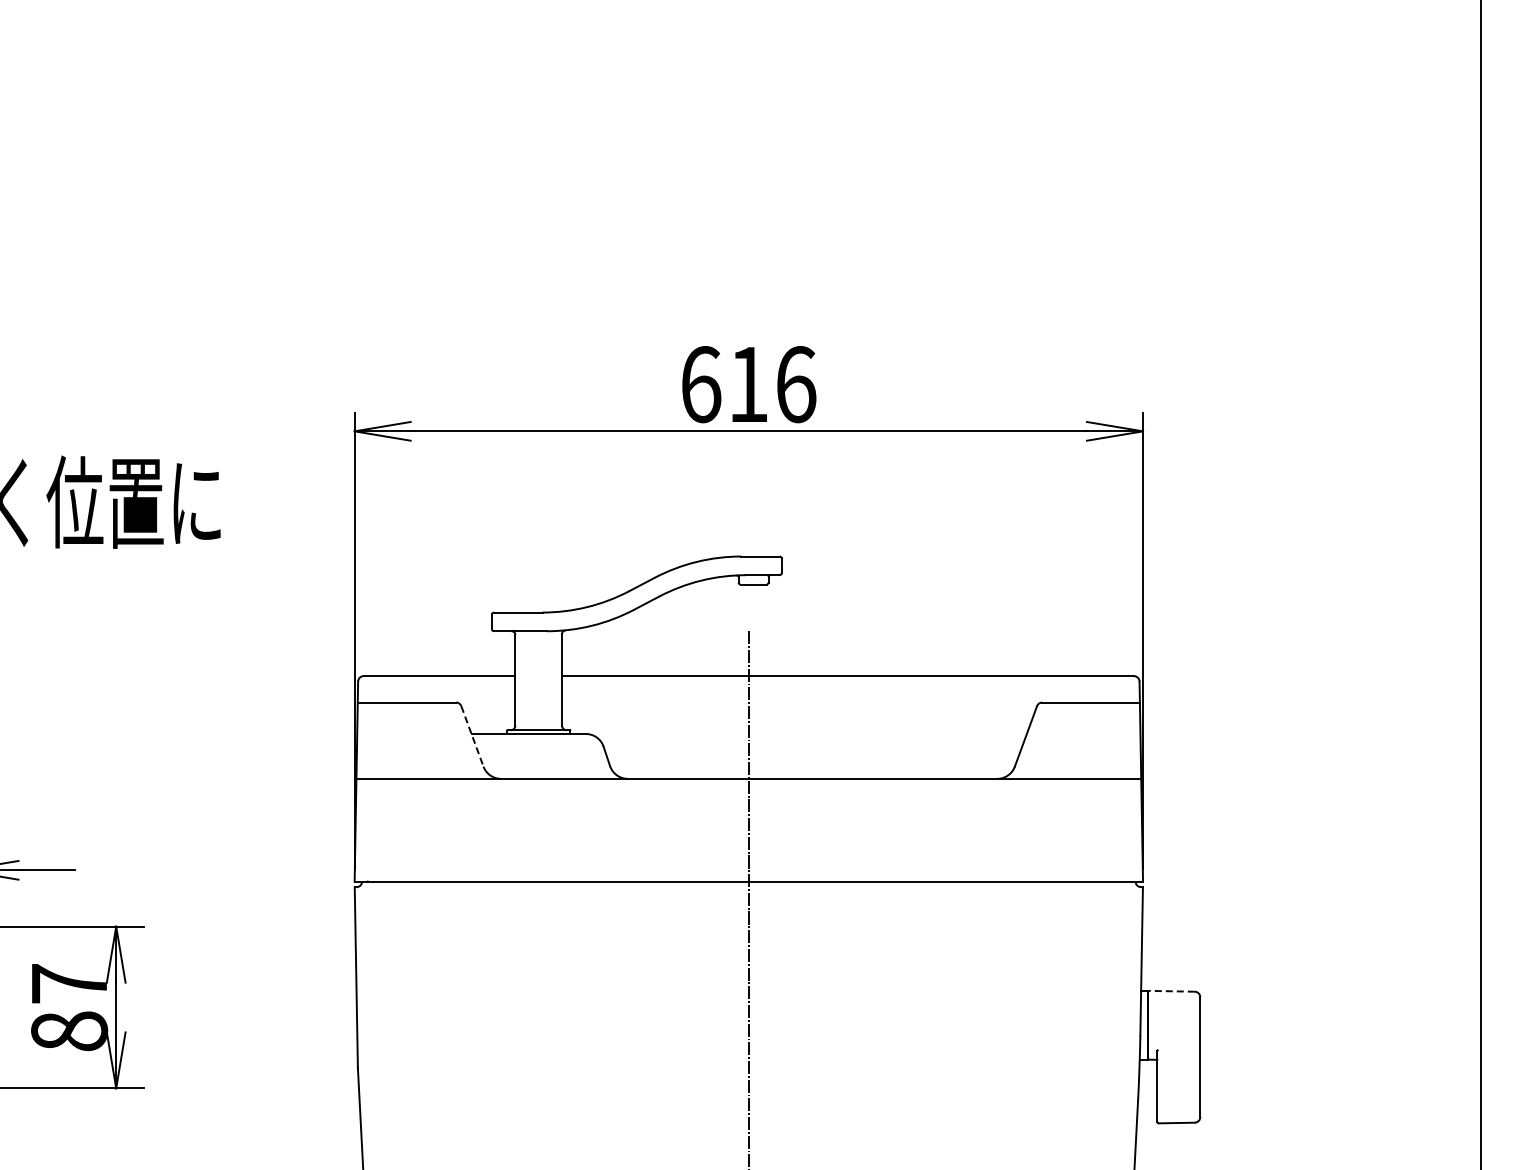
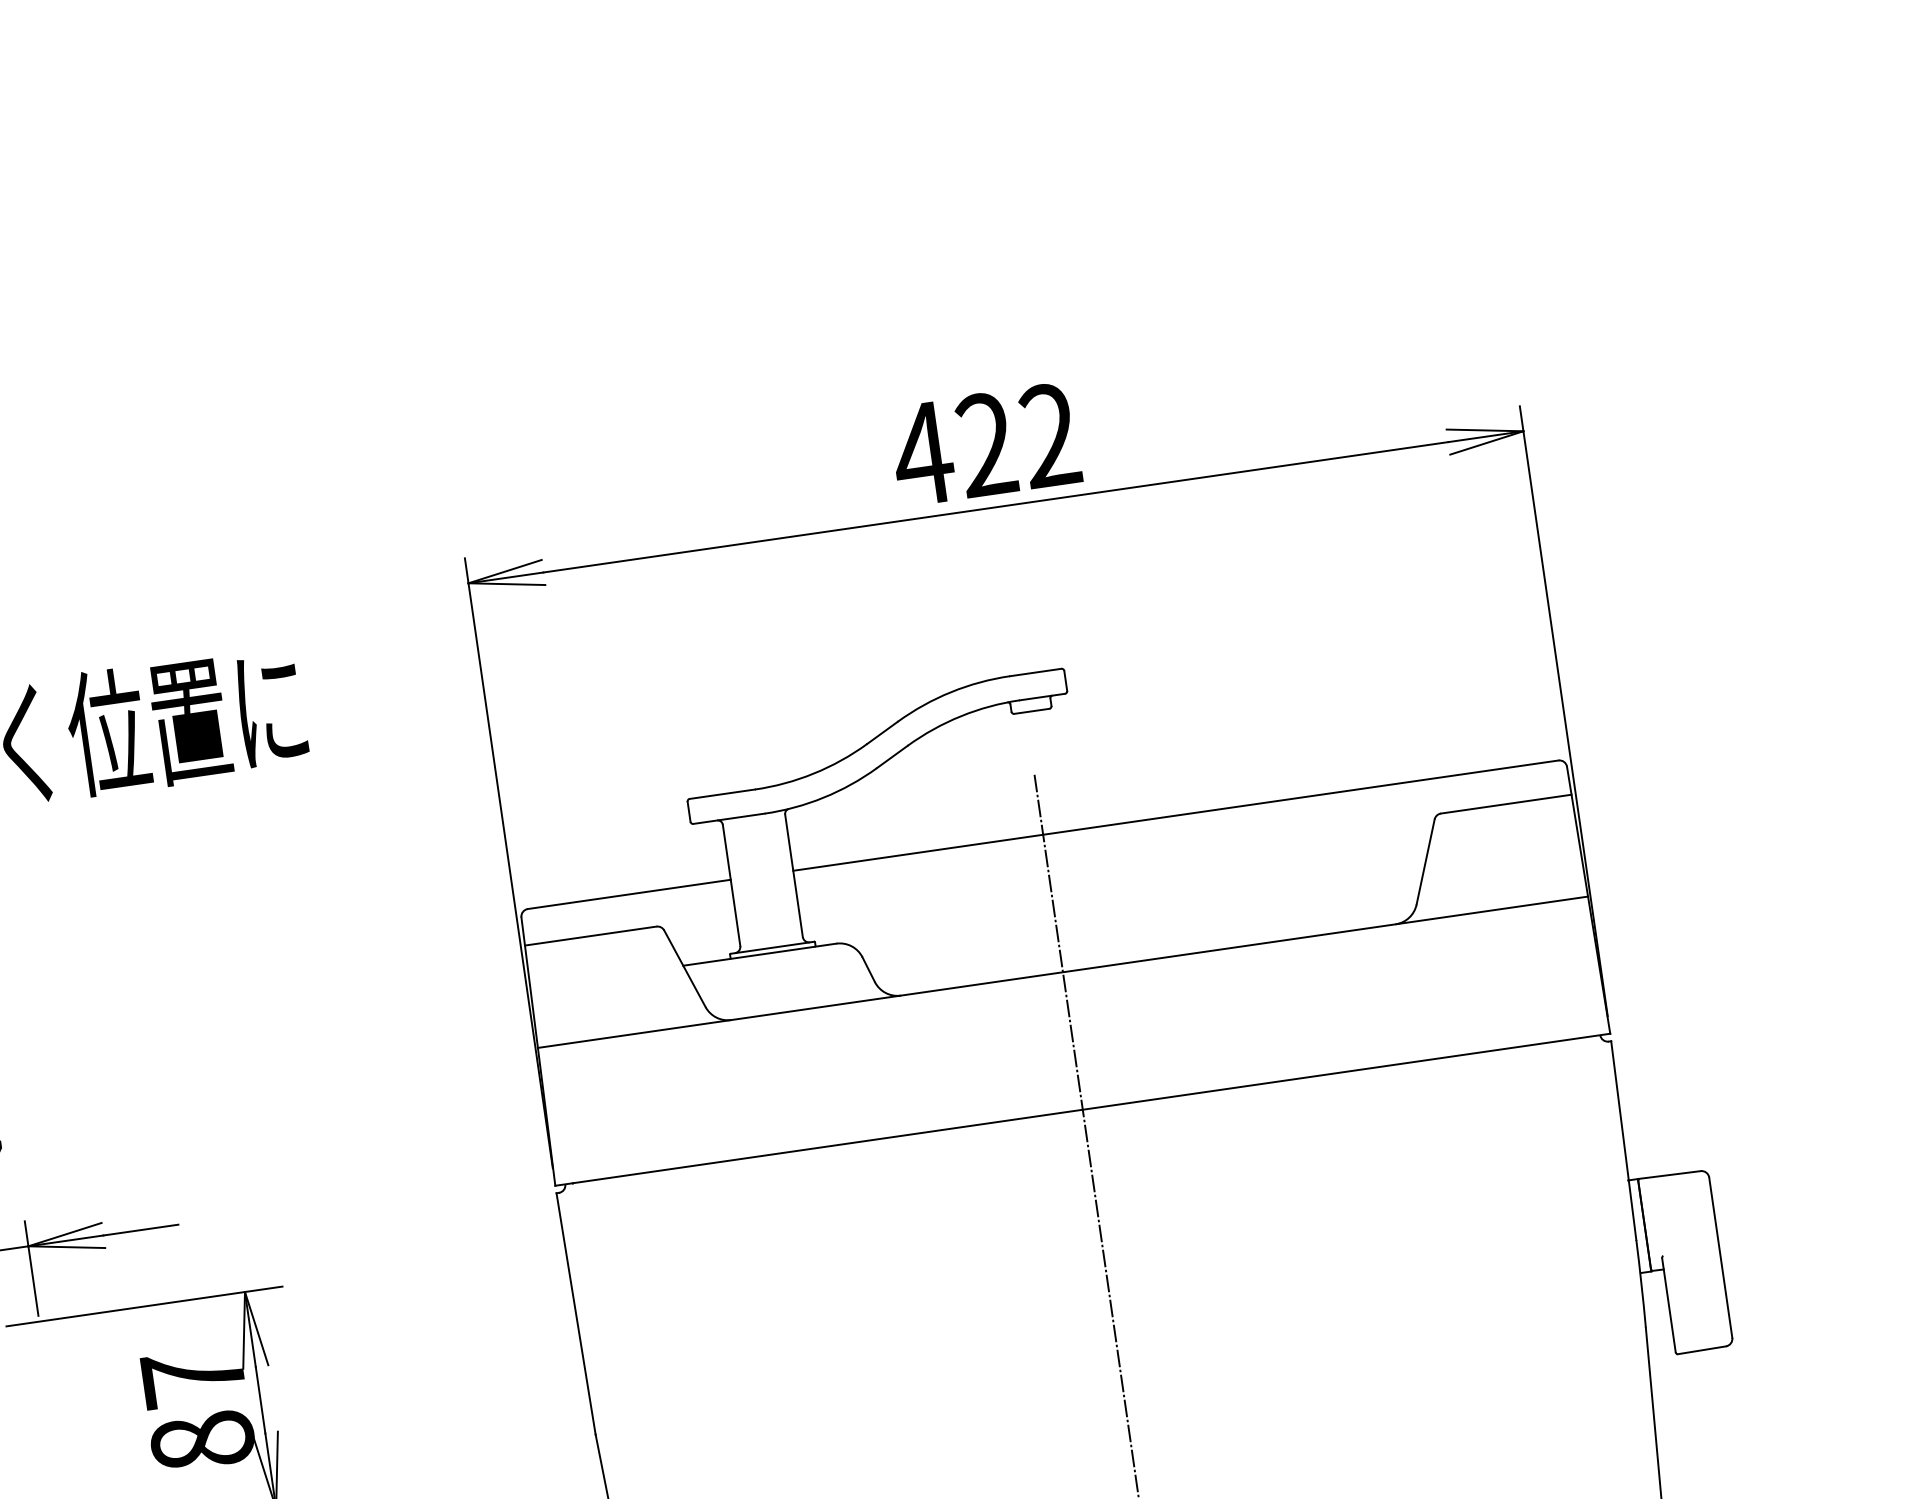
text: (747, 384) -> (985, 444), 616 -> 422
line: (472, 736) -> (685, 968), dashed -> solid
line: (1171, 991) -> (1669, 1175), dashed -> solid

